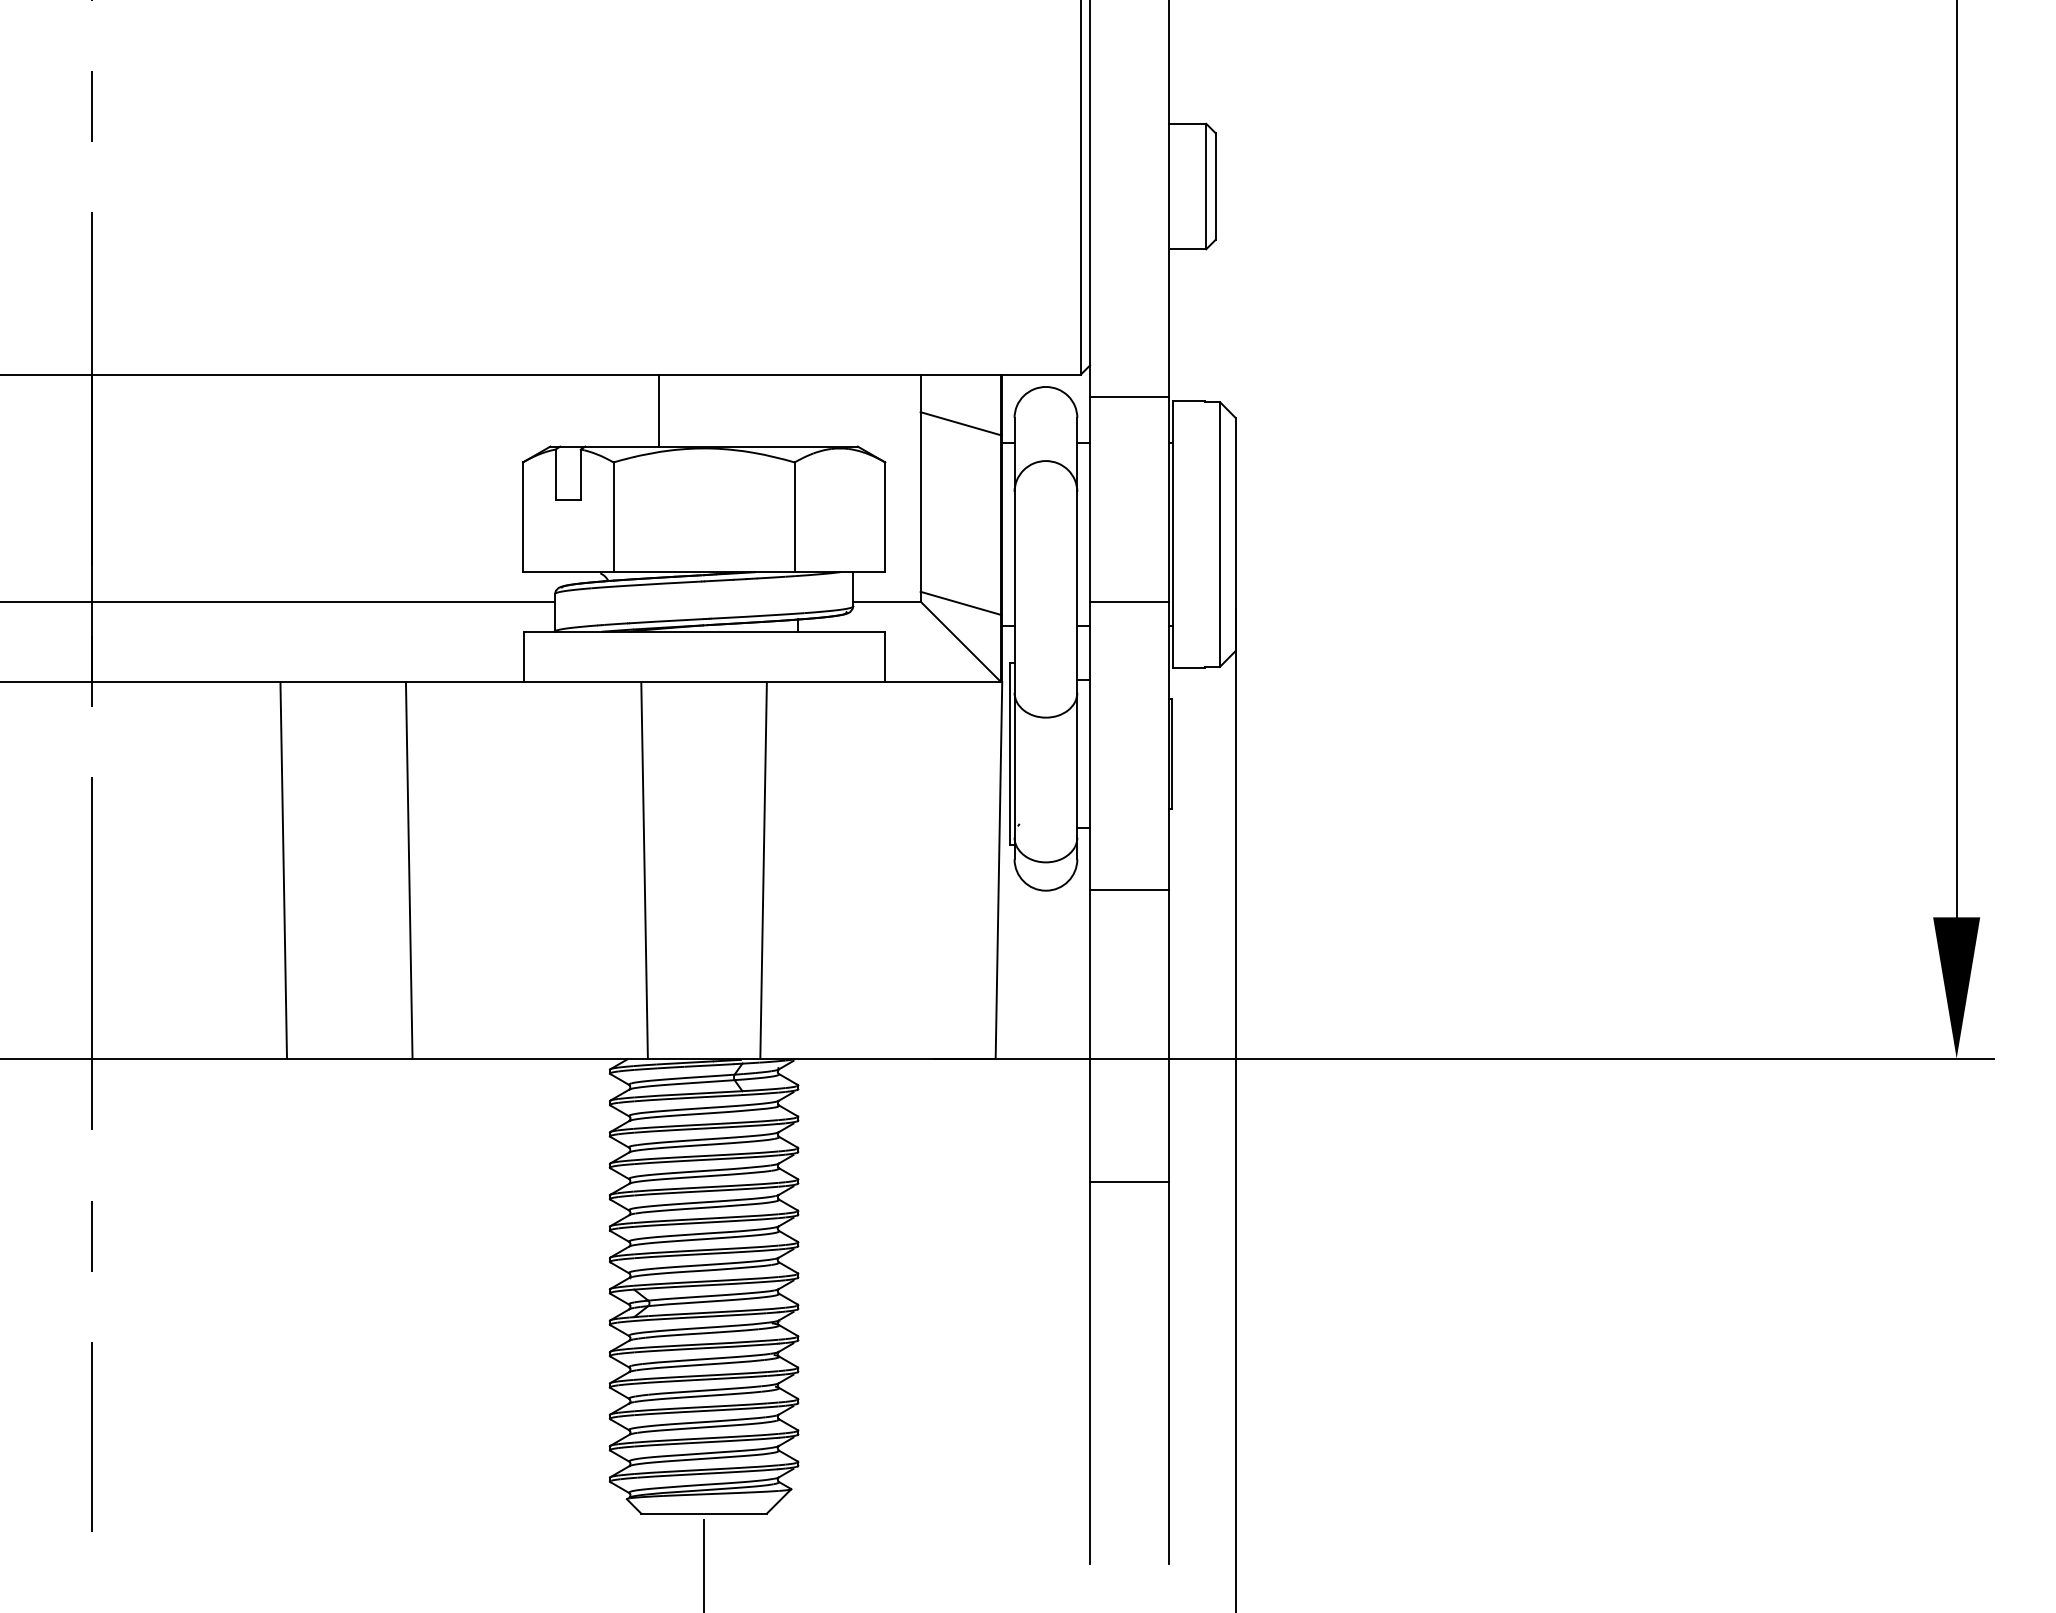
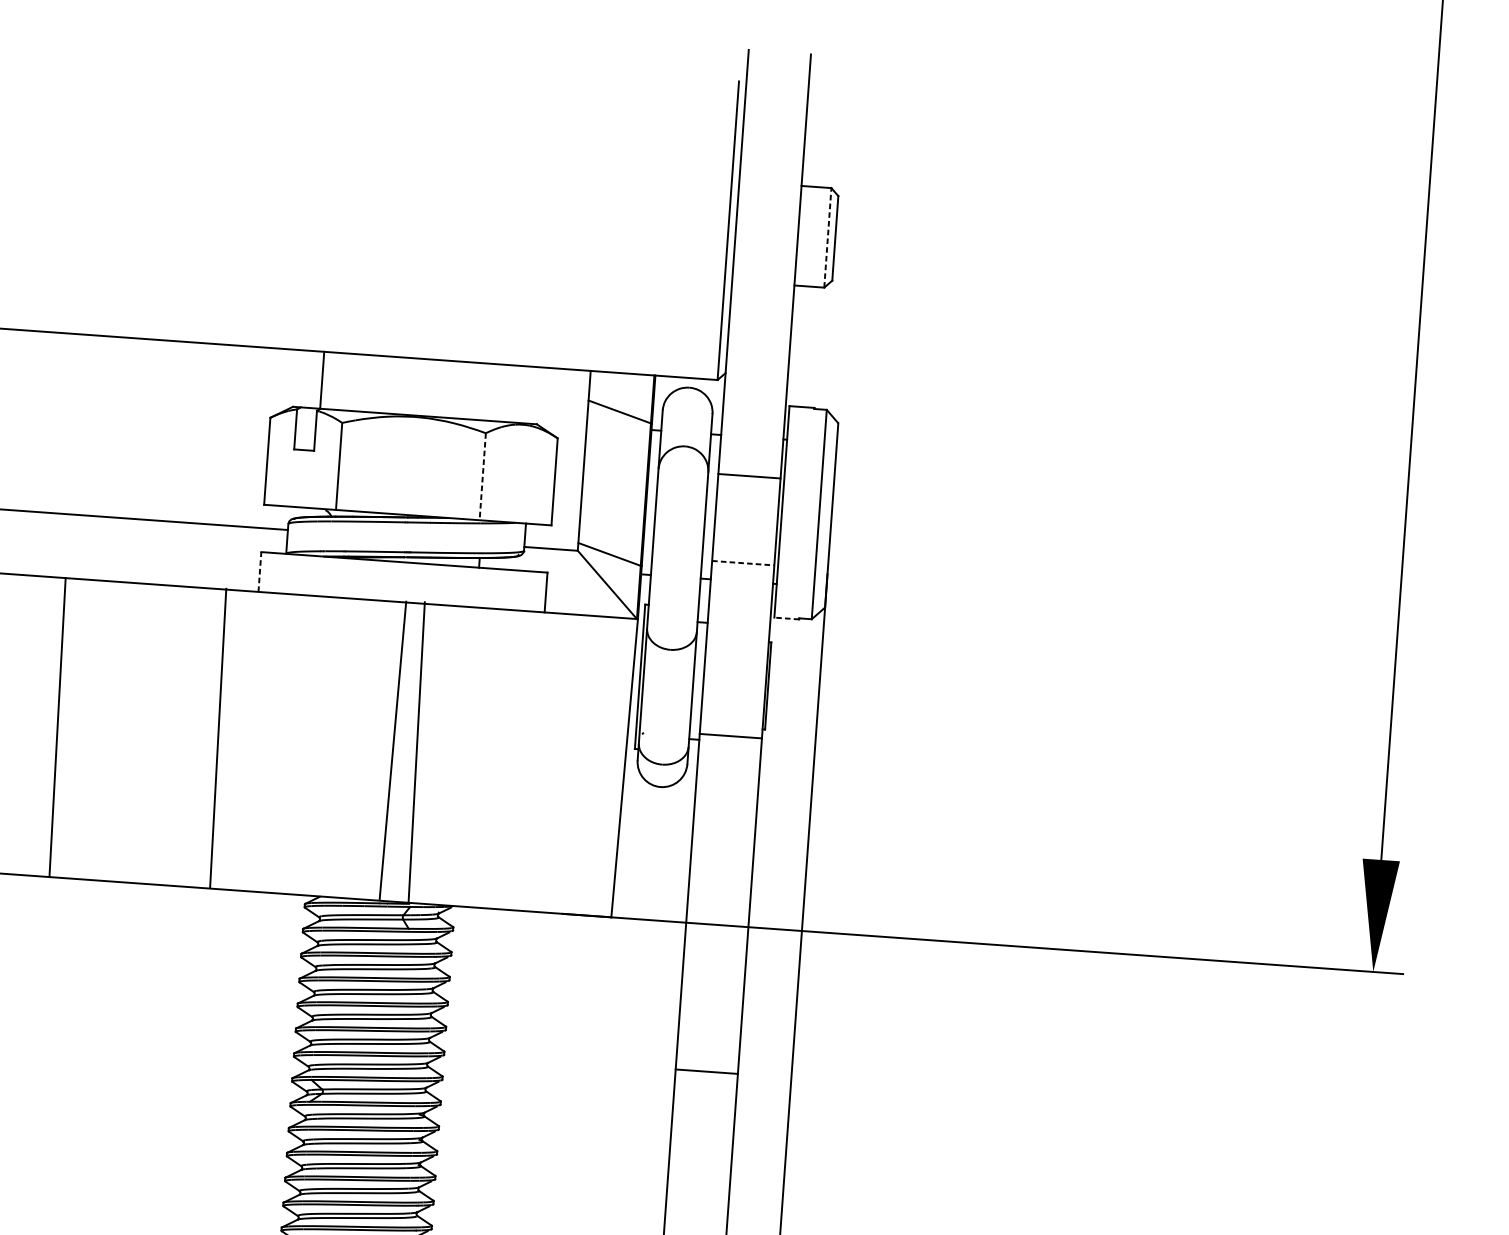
line: (1206, 186) -> (828, 237), solid -> dashed
line: (1129, 396) -> (749, 476), moved
line: (658, 410) -> (322, 380), moved
line: (794, 517) -> (482, 476), solid -> dashed
line: (1129, 602) -> (743, 563), solid -> dashed
line: (523, 656) -> (259, 571), solid -> dashed
line: (1188, 667) -> (786, 618), solid -> dashed
line: (408, 870) -> (217, 738), moved
line: (644, 870) -> (416, 751), moved
line: (763, 870) -> (392, 750), moved
line: (1129, 889) -> (730, 736), moved
line: (1129, 1181) -> (706, 1071), moved

